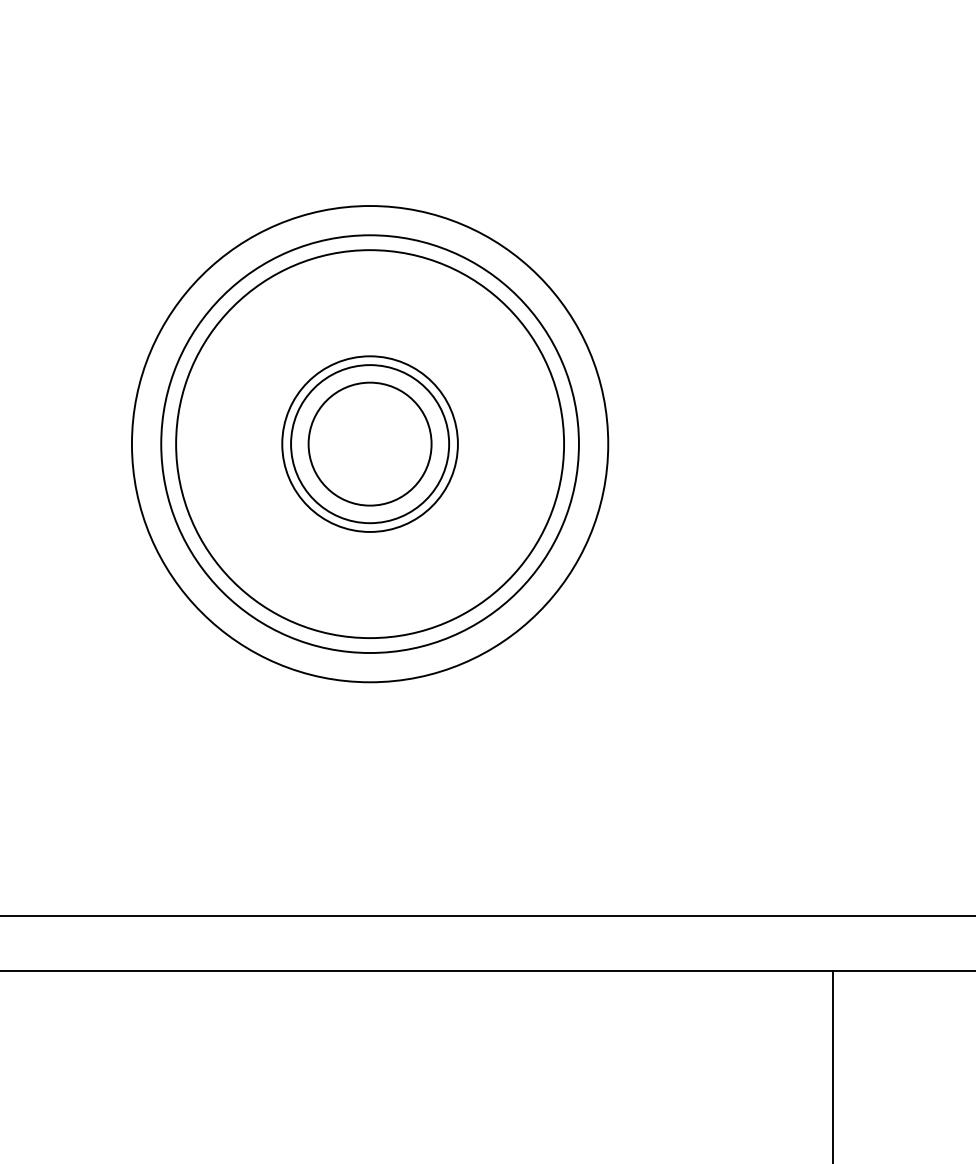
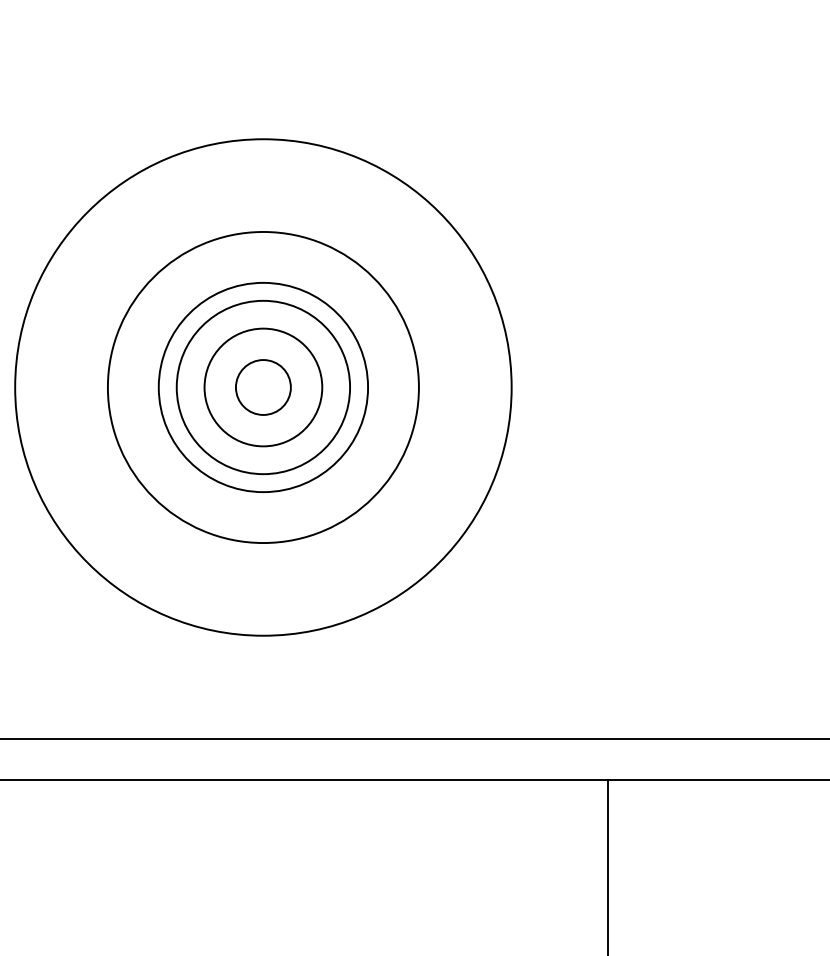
circle: (368, 444) -> (262, 387), size x0.6
circle: (370, 444) -> (263, 387), size x0.6
circle: (370, 444) -> (263, 387), size x1.4
circle: (370, 444) -> (263, 387), size x1.6

